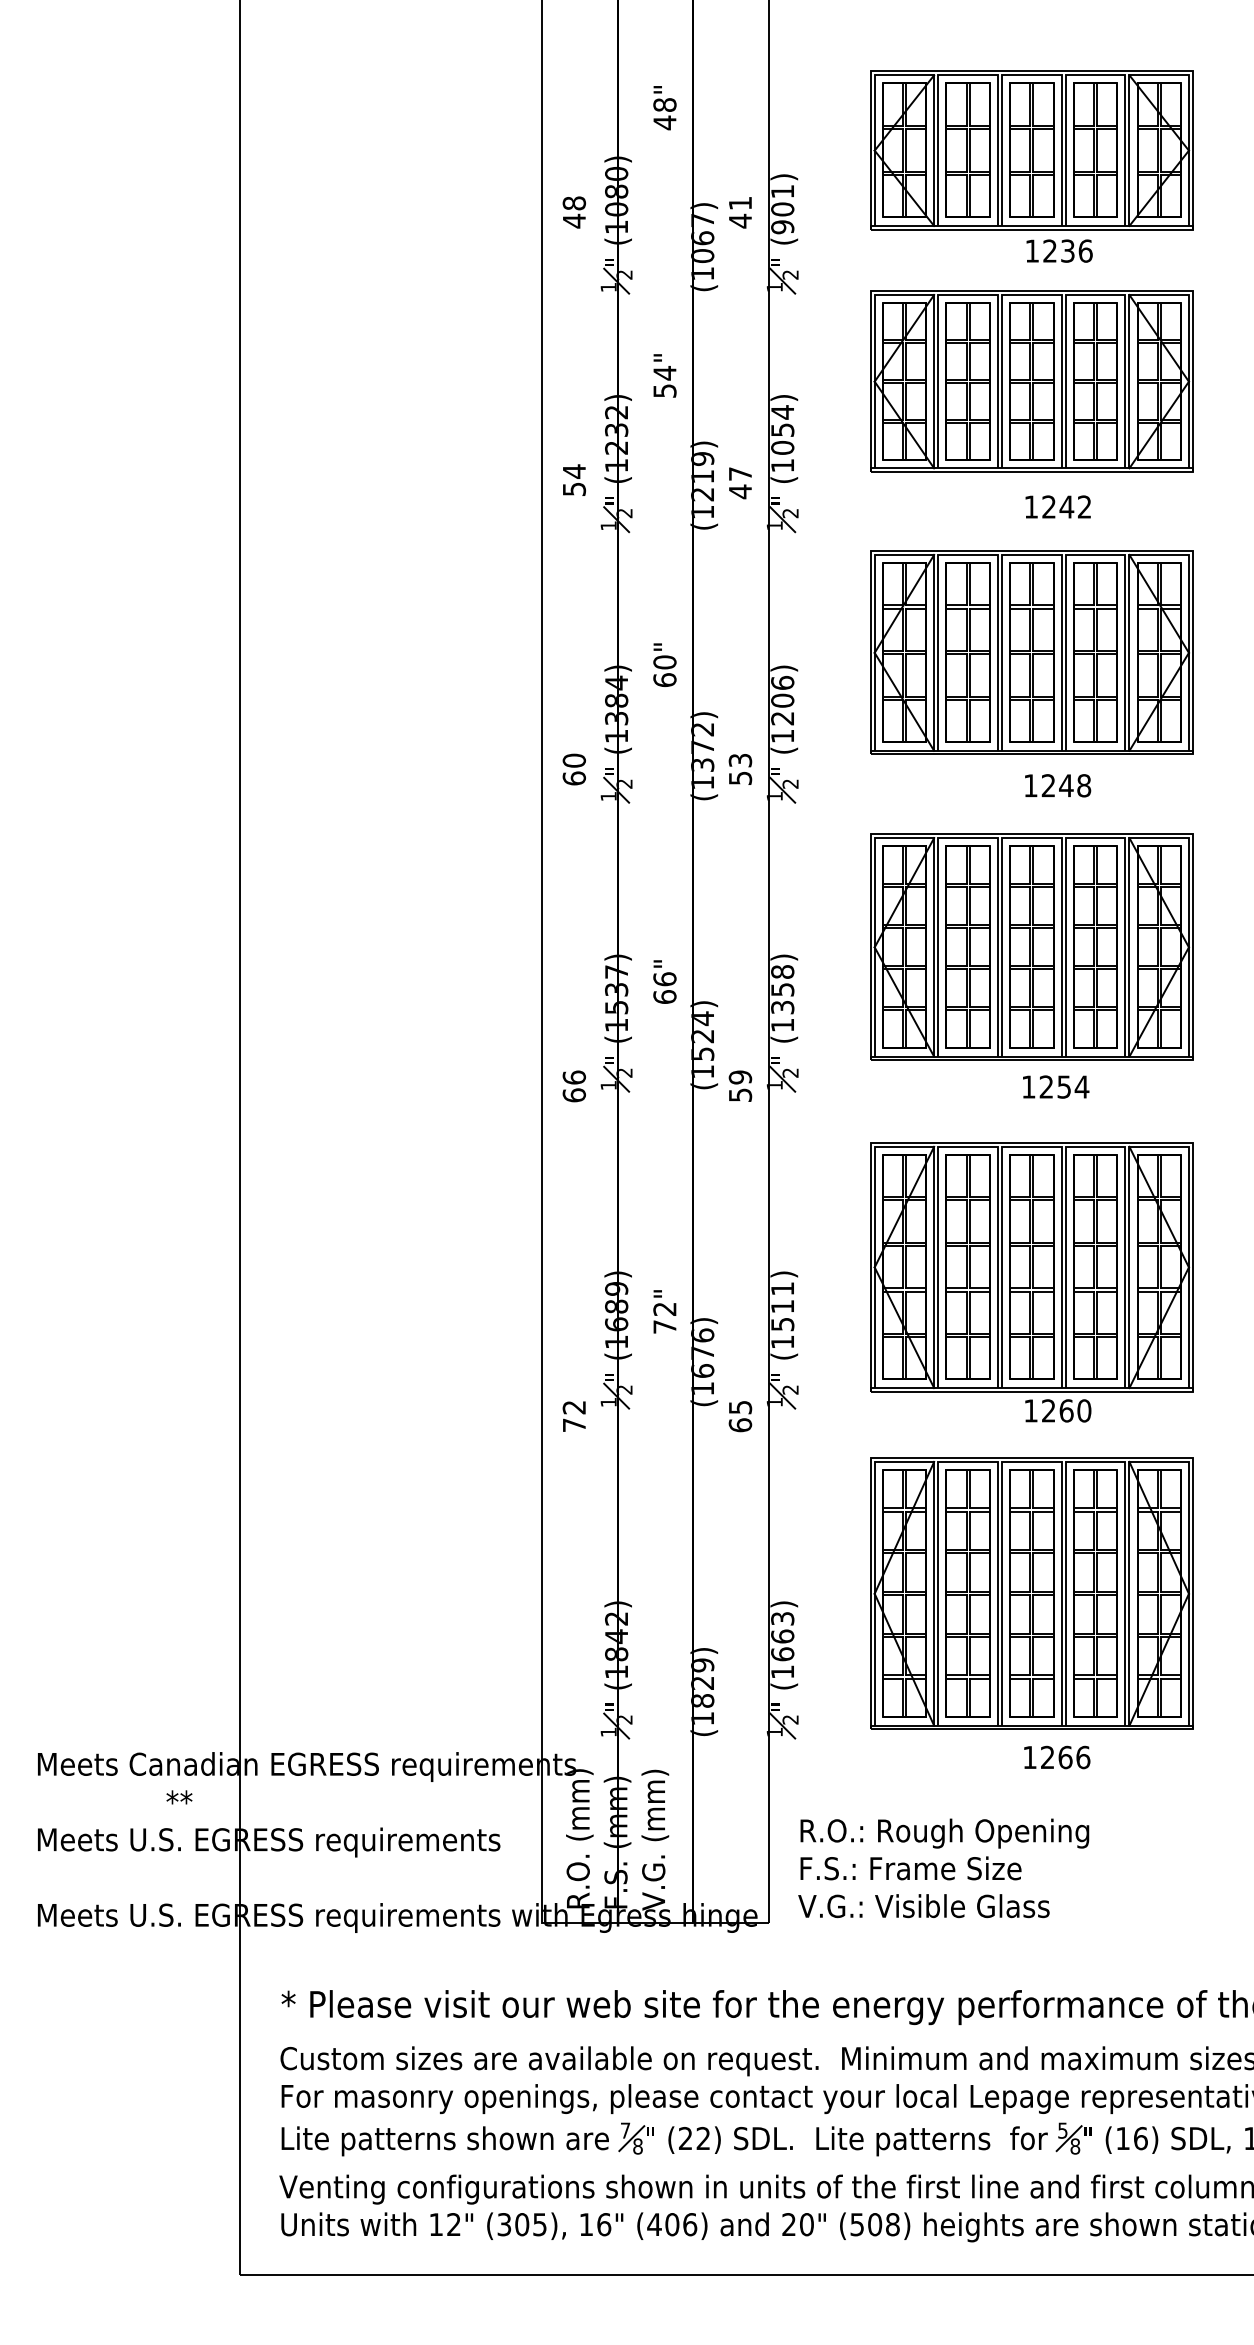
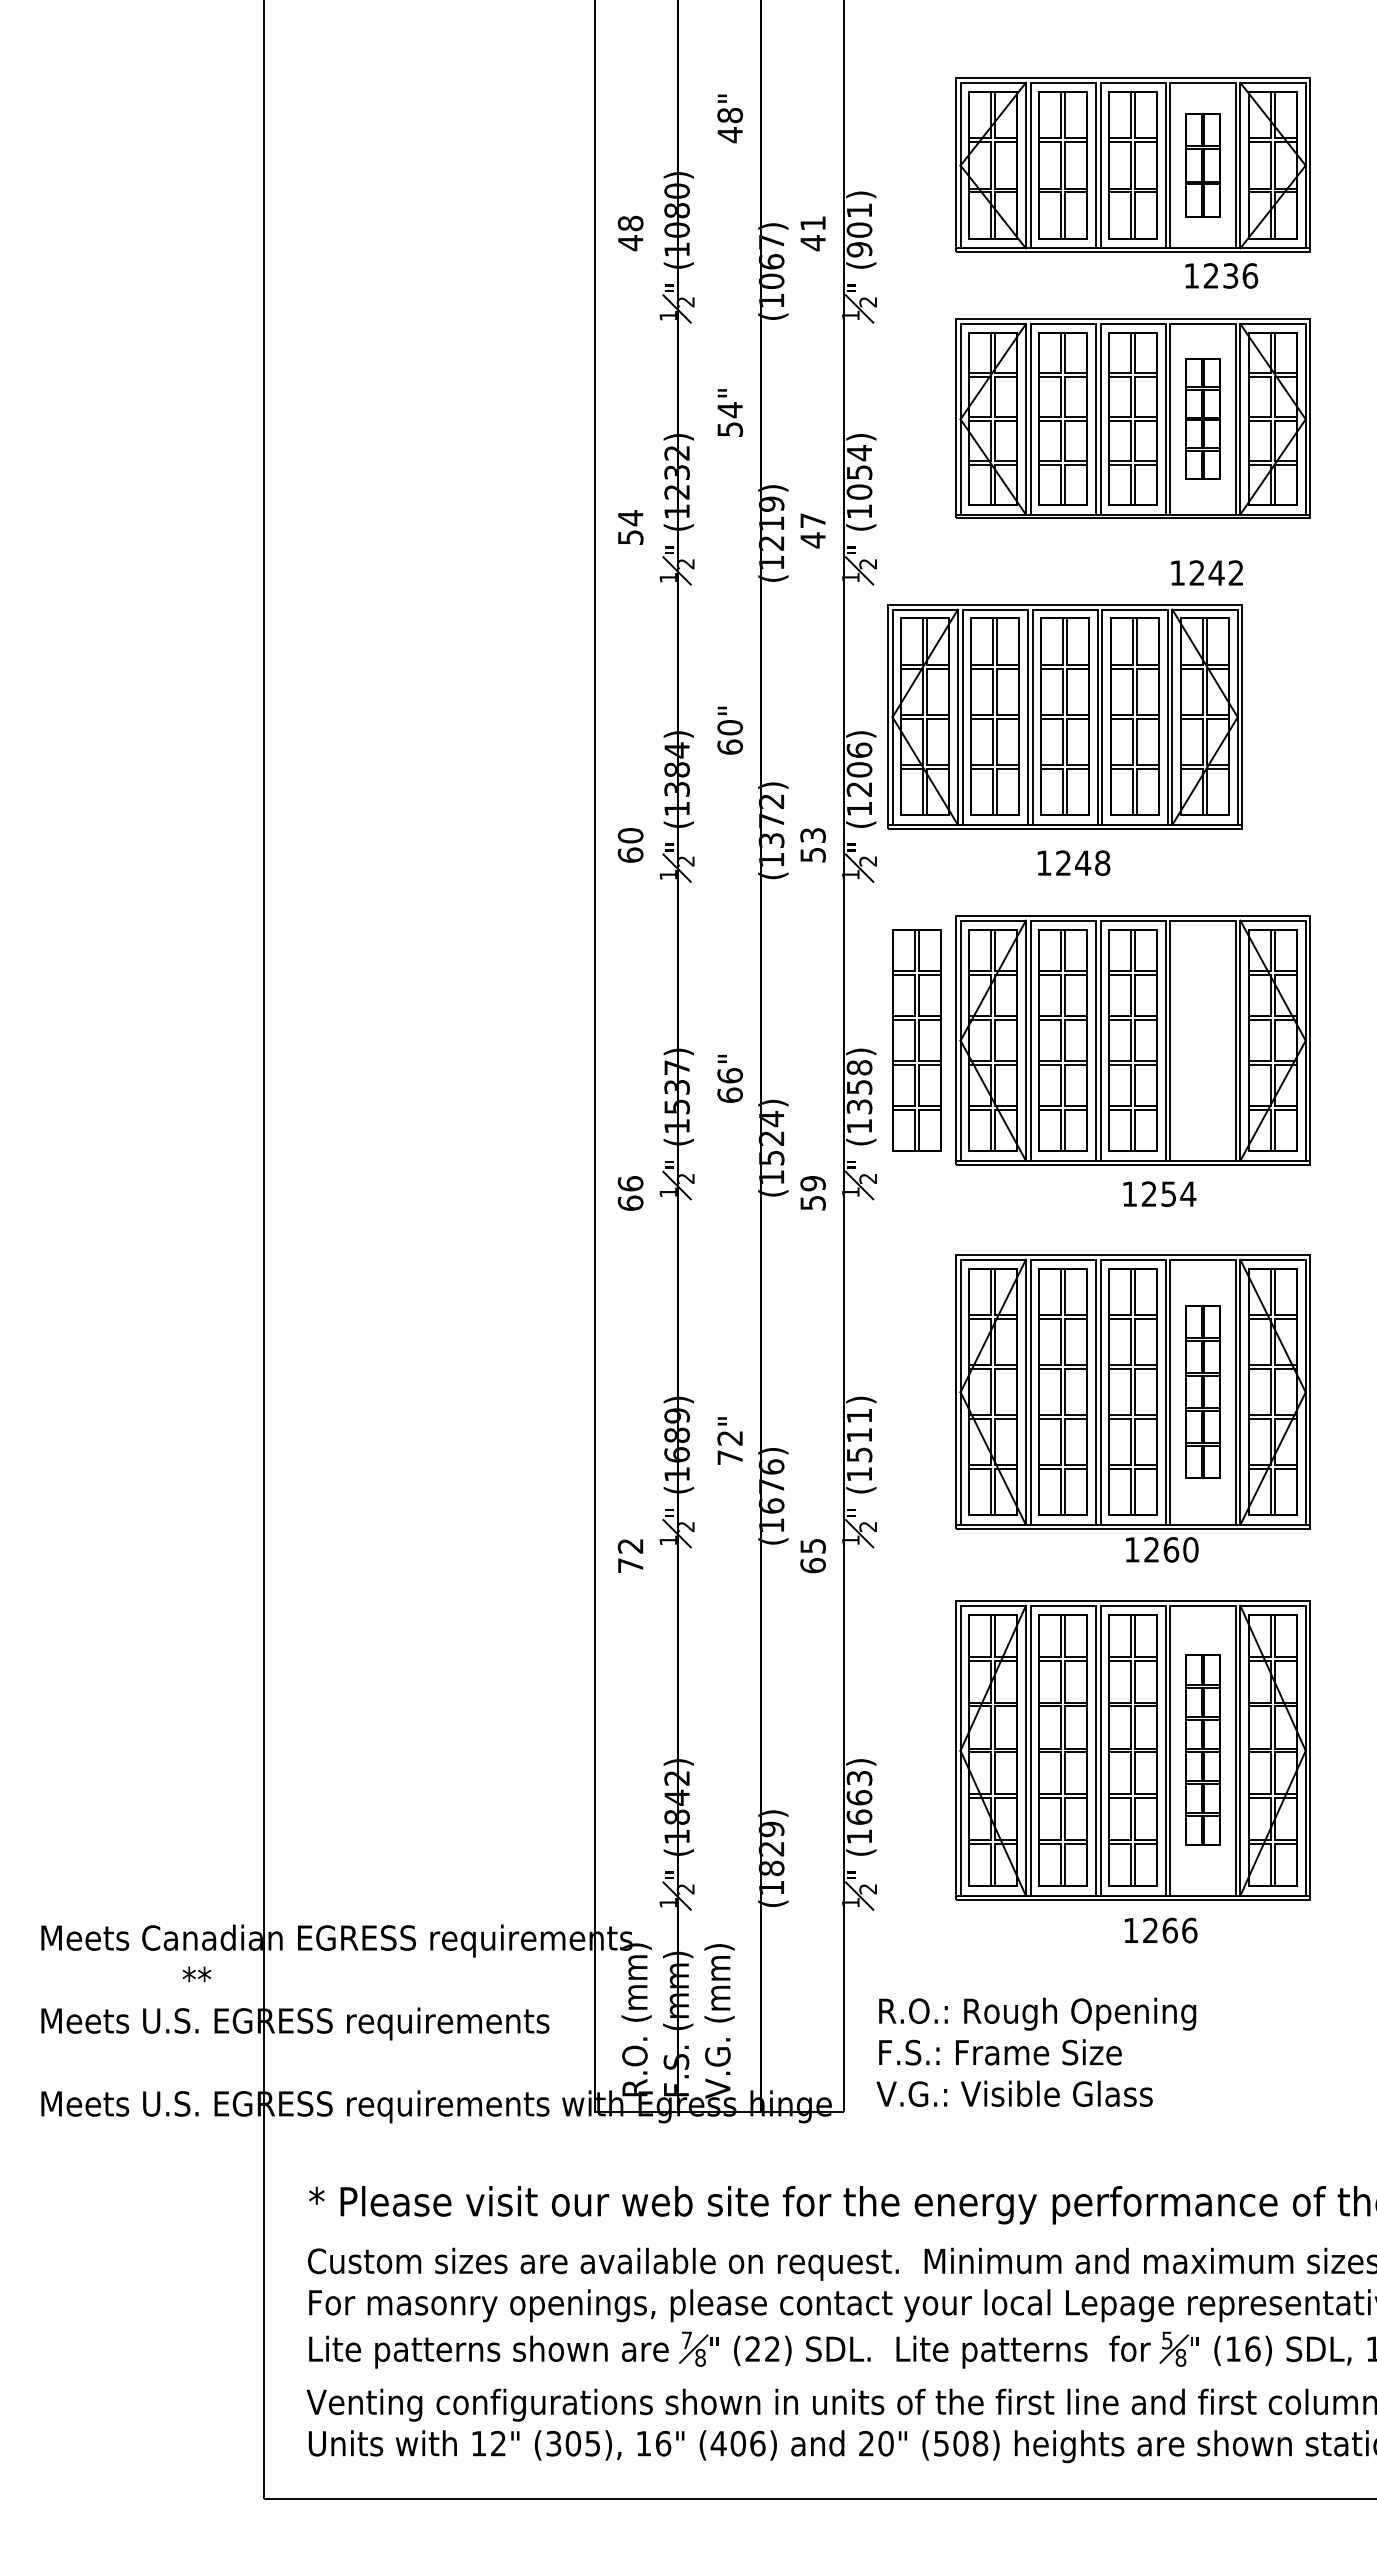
part: (1094, 150) -> (1202, 165), size x0.7
text: (1059, 250) -> (1221, 275), moved
part: (1094, 380) -> (1202, 418), size x0.7
text: (1057, 506) -> (1206, 572), moved
part: (1031, 652) -> (1064, 716), moved
text: (1057, 785) -> (1073, 862), moved
part: (1094, 947) -> (916, 1040), moved
part: (1094, 1266) -> (1202, 1391), size x0.7
part: (1094, 1593) -> (1202, 1750), size x0.7

